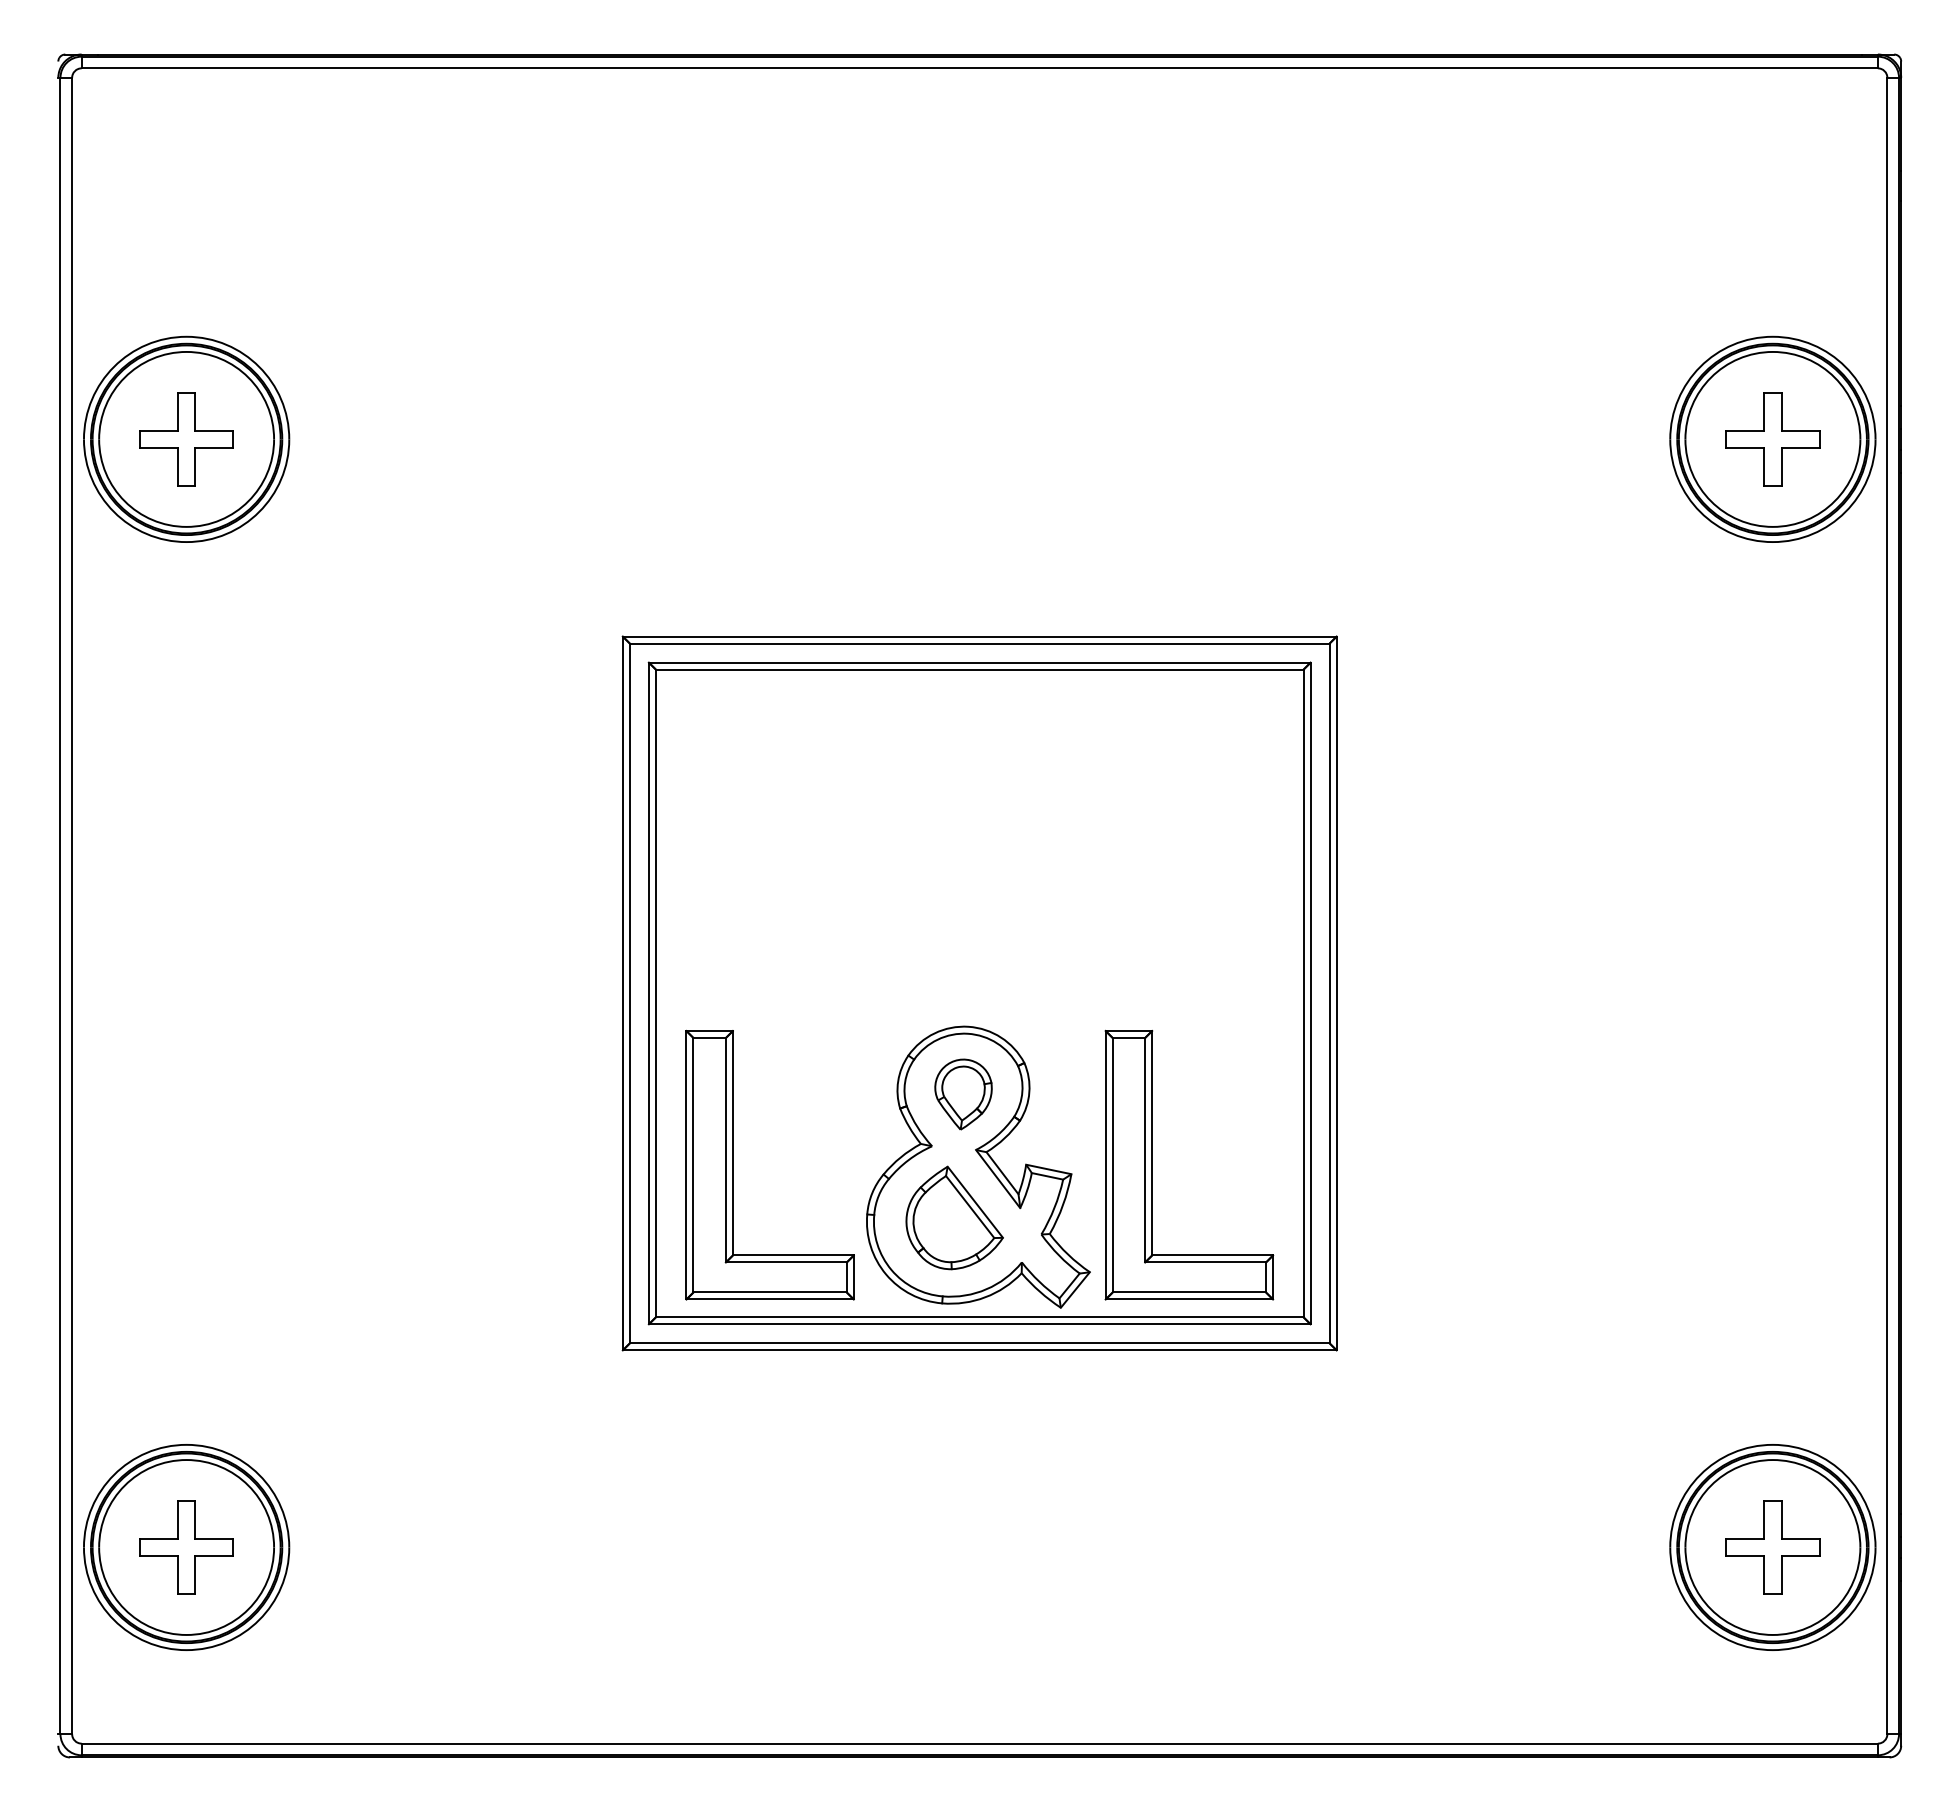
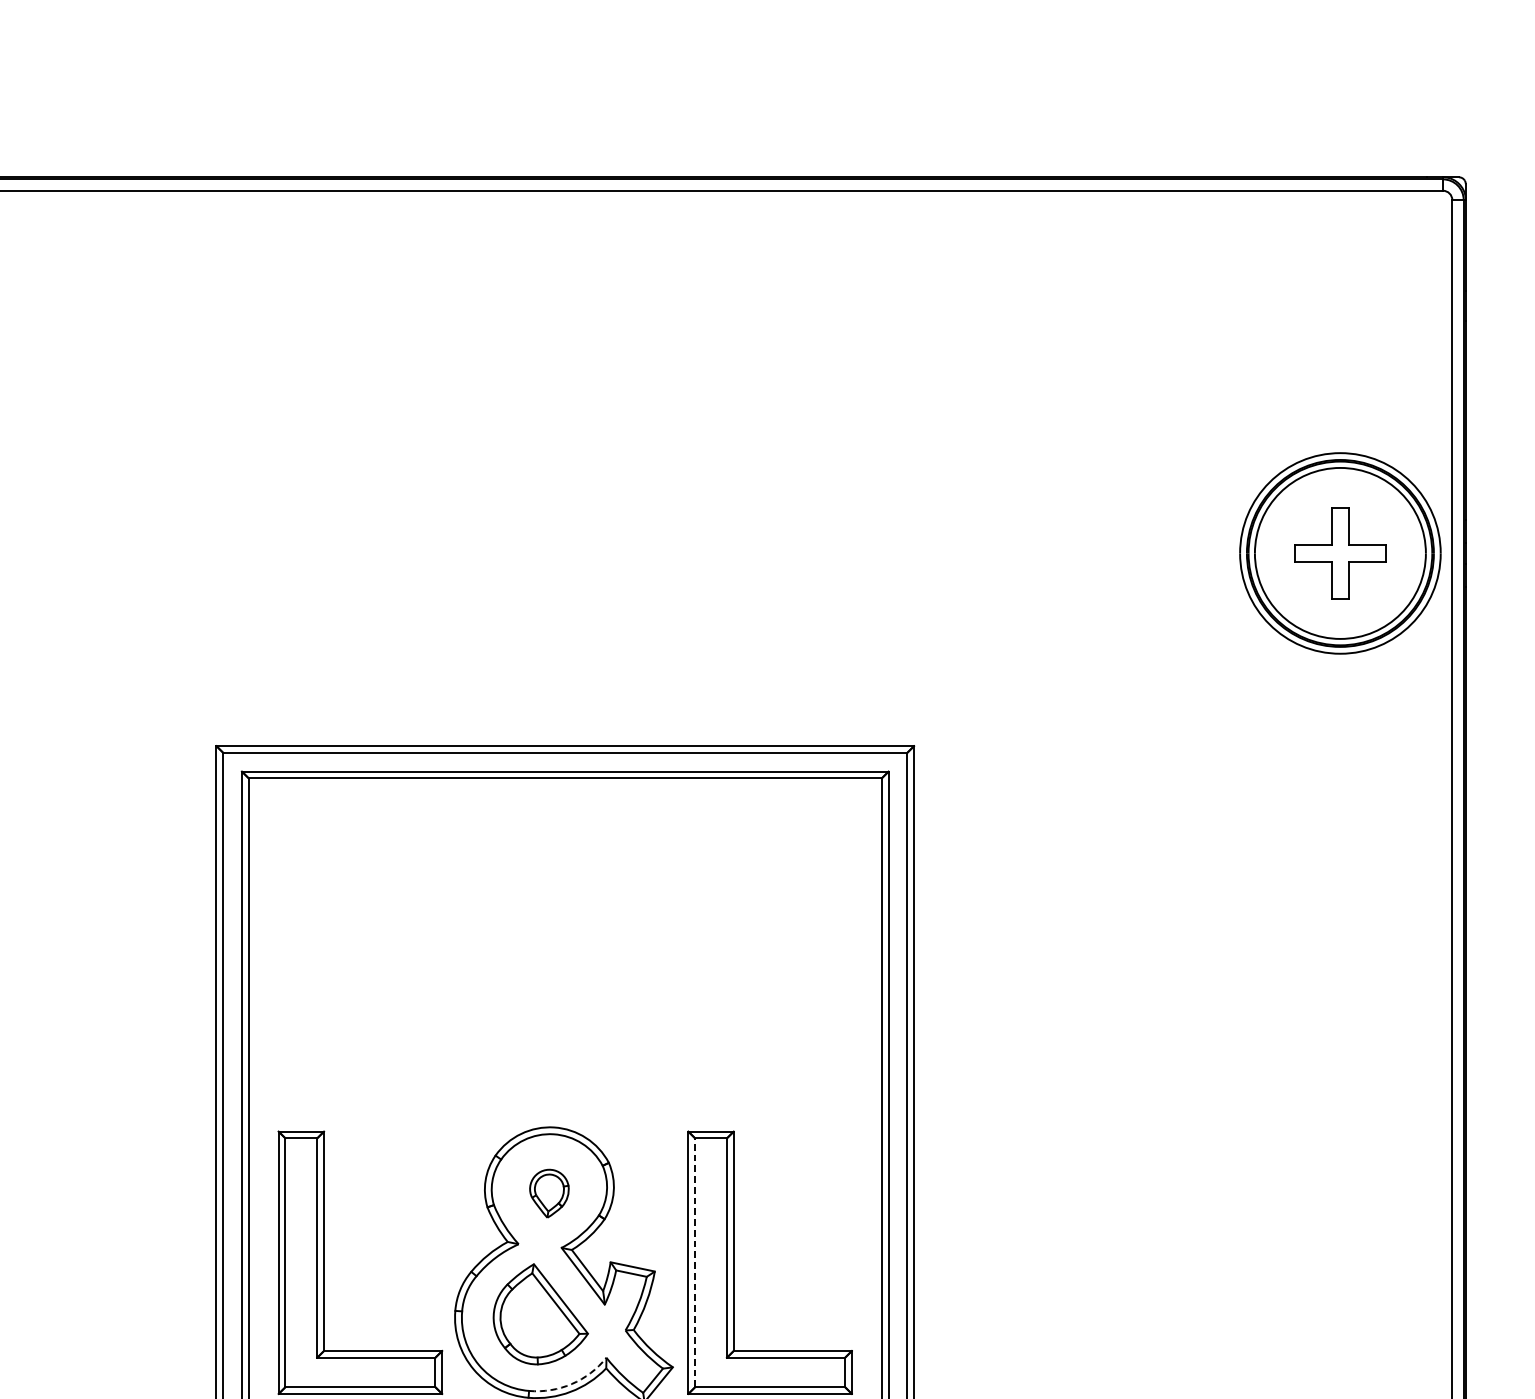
part: (963, 1094) -> (549, 1193), size x0.7
line: (1112, 1164) -> (695, 1262), solid -> dashed
arc: (986, 1289) -> (571, 1384), solid -> dashed

